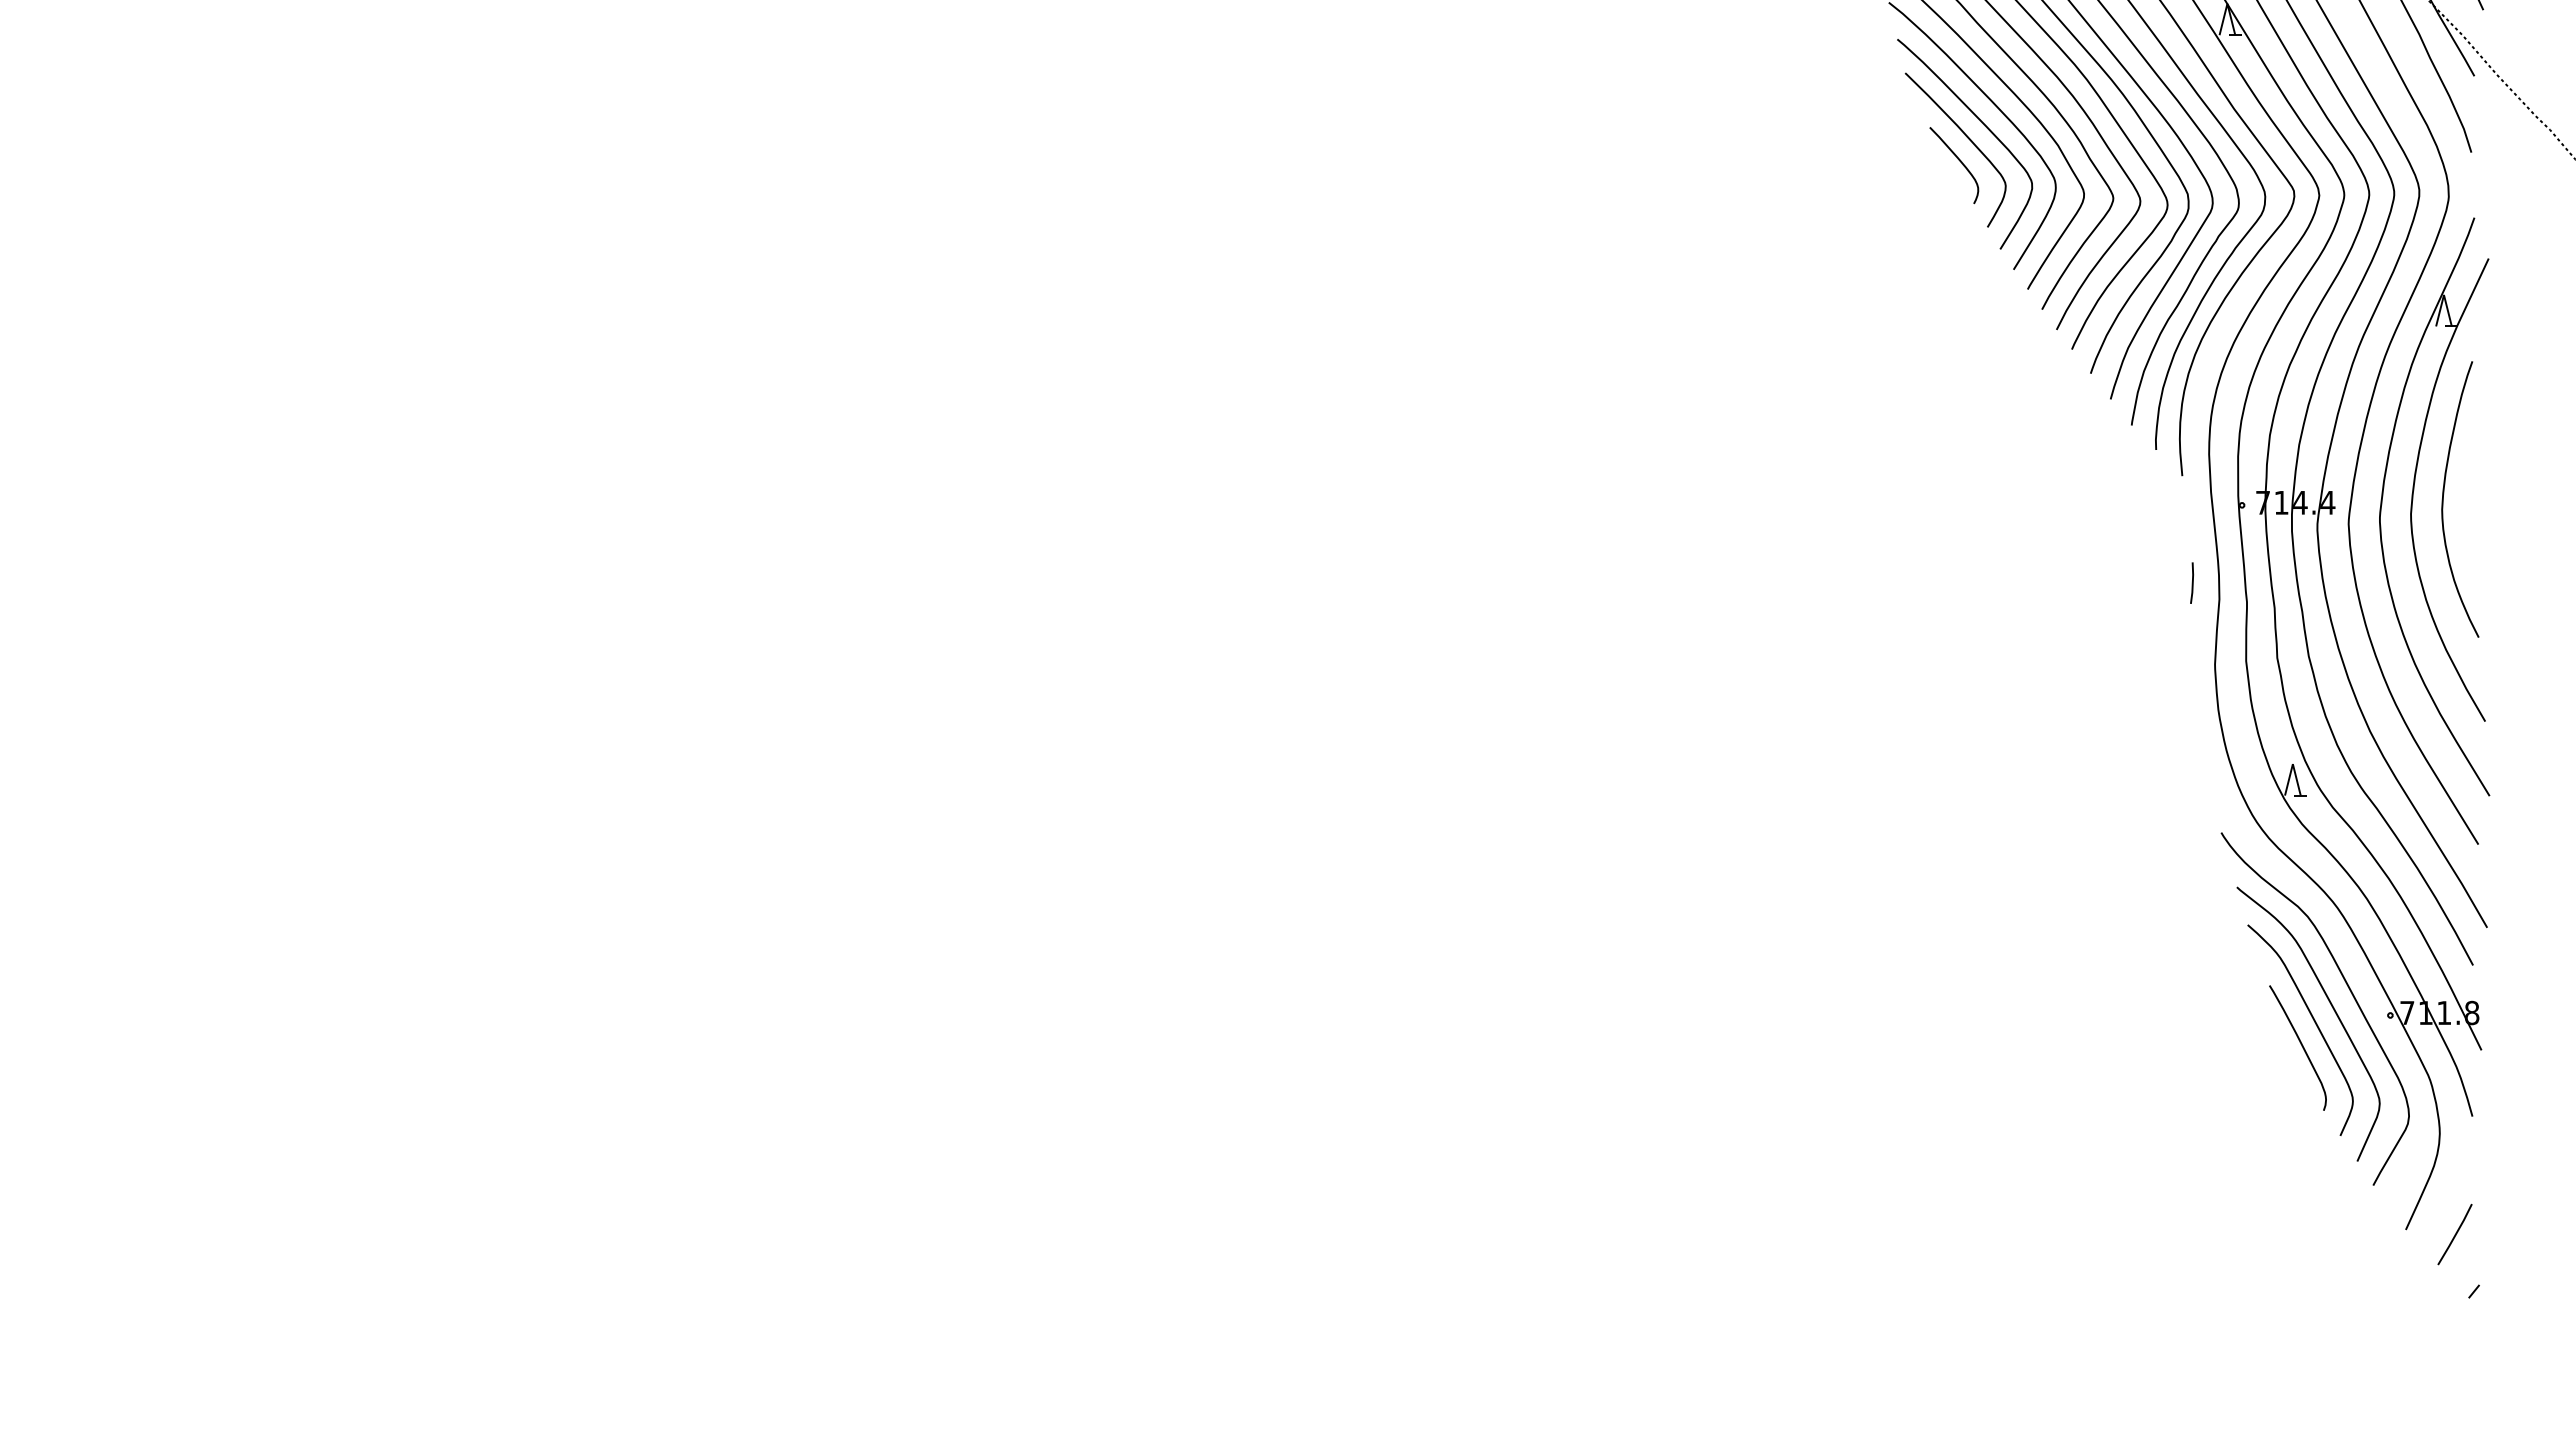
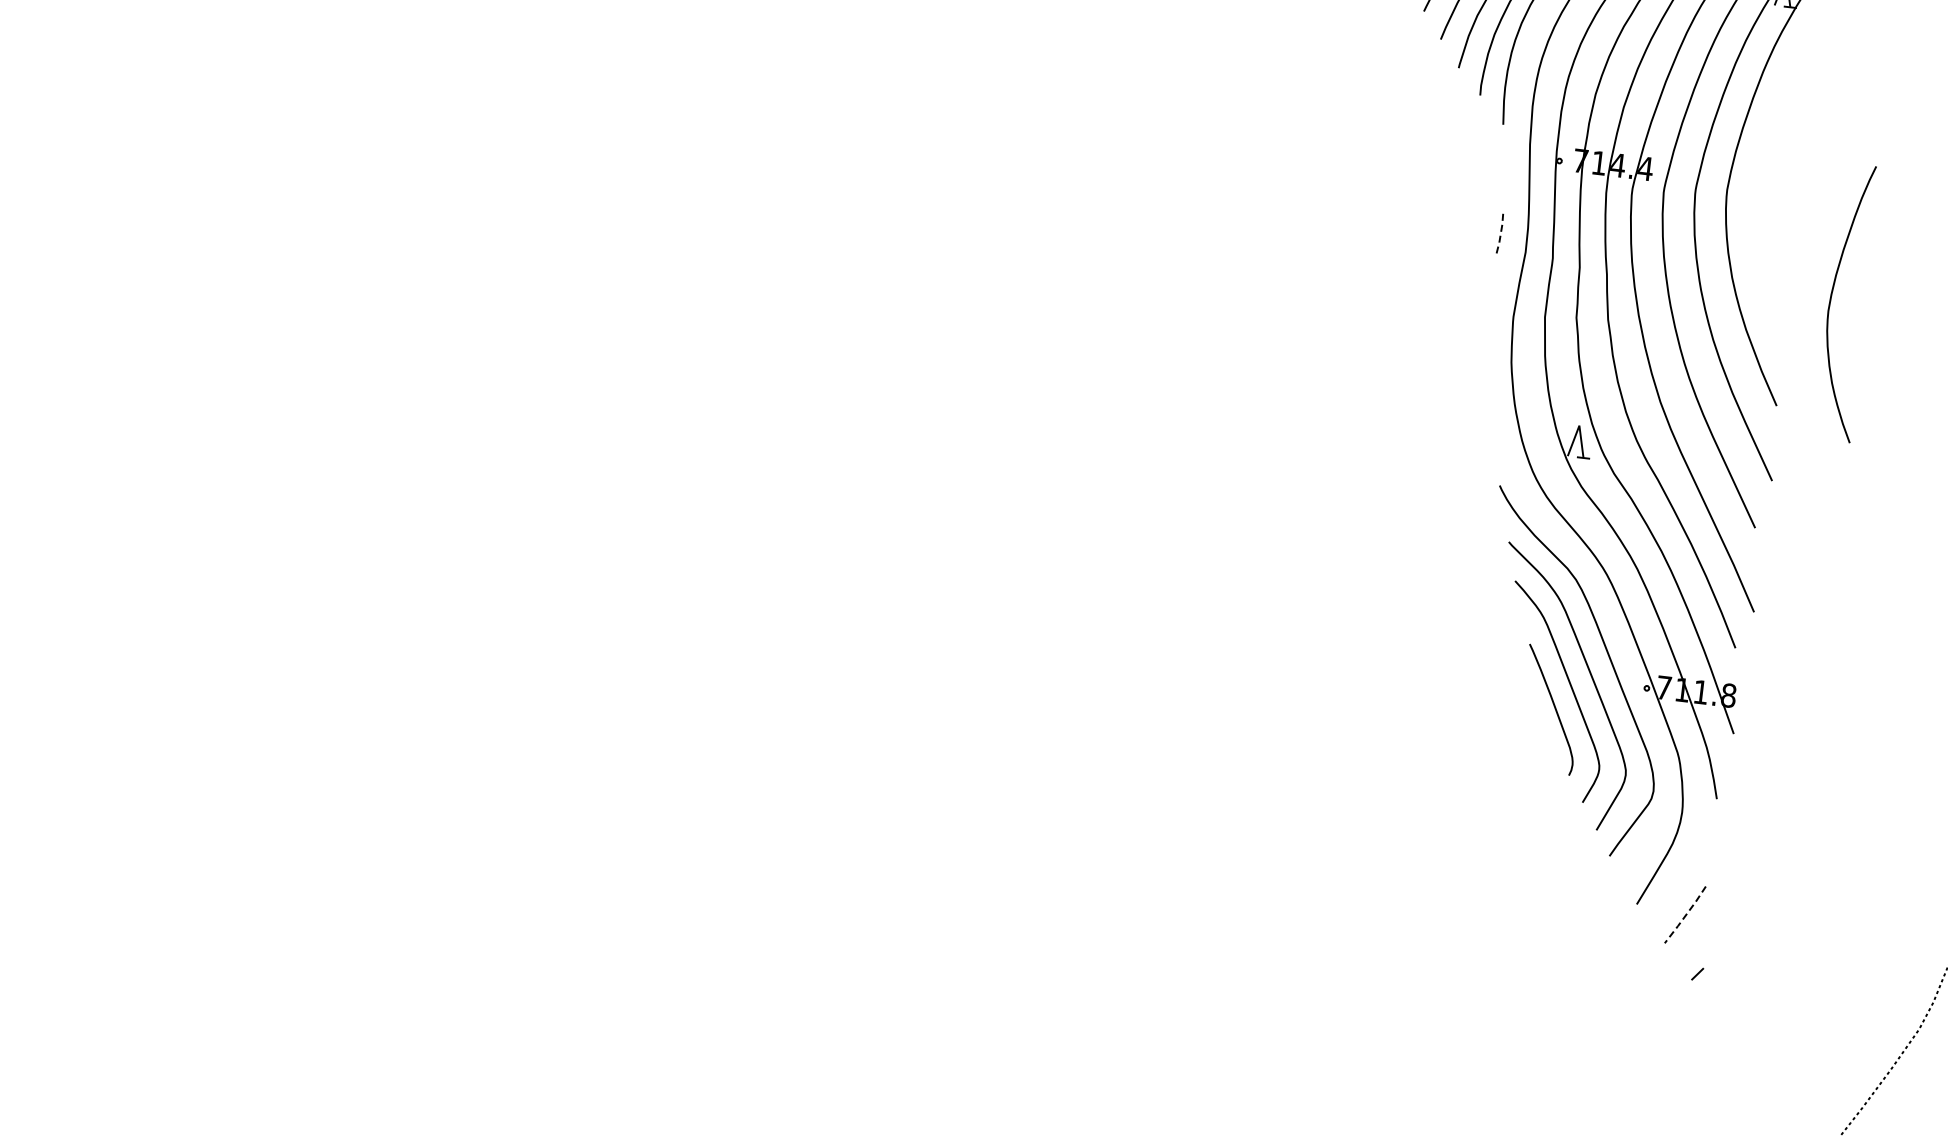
curve: (2443, 499) -> (1830, 300), moved
line: (2192, 582) -> (1500, 232), solid -> dashed
line: (2455, 1234) -> (1685, 914), solid -> dashed

